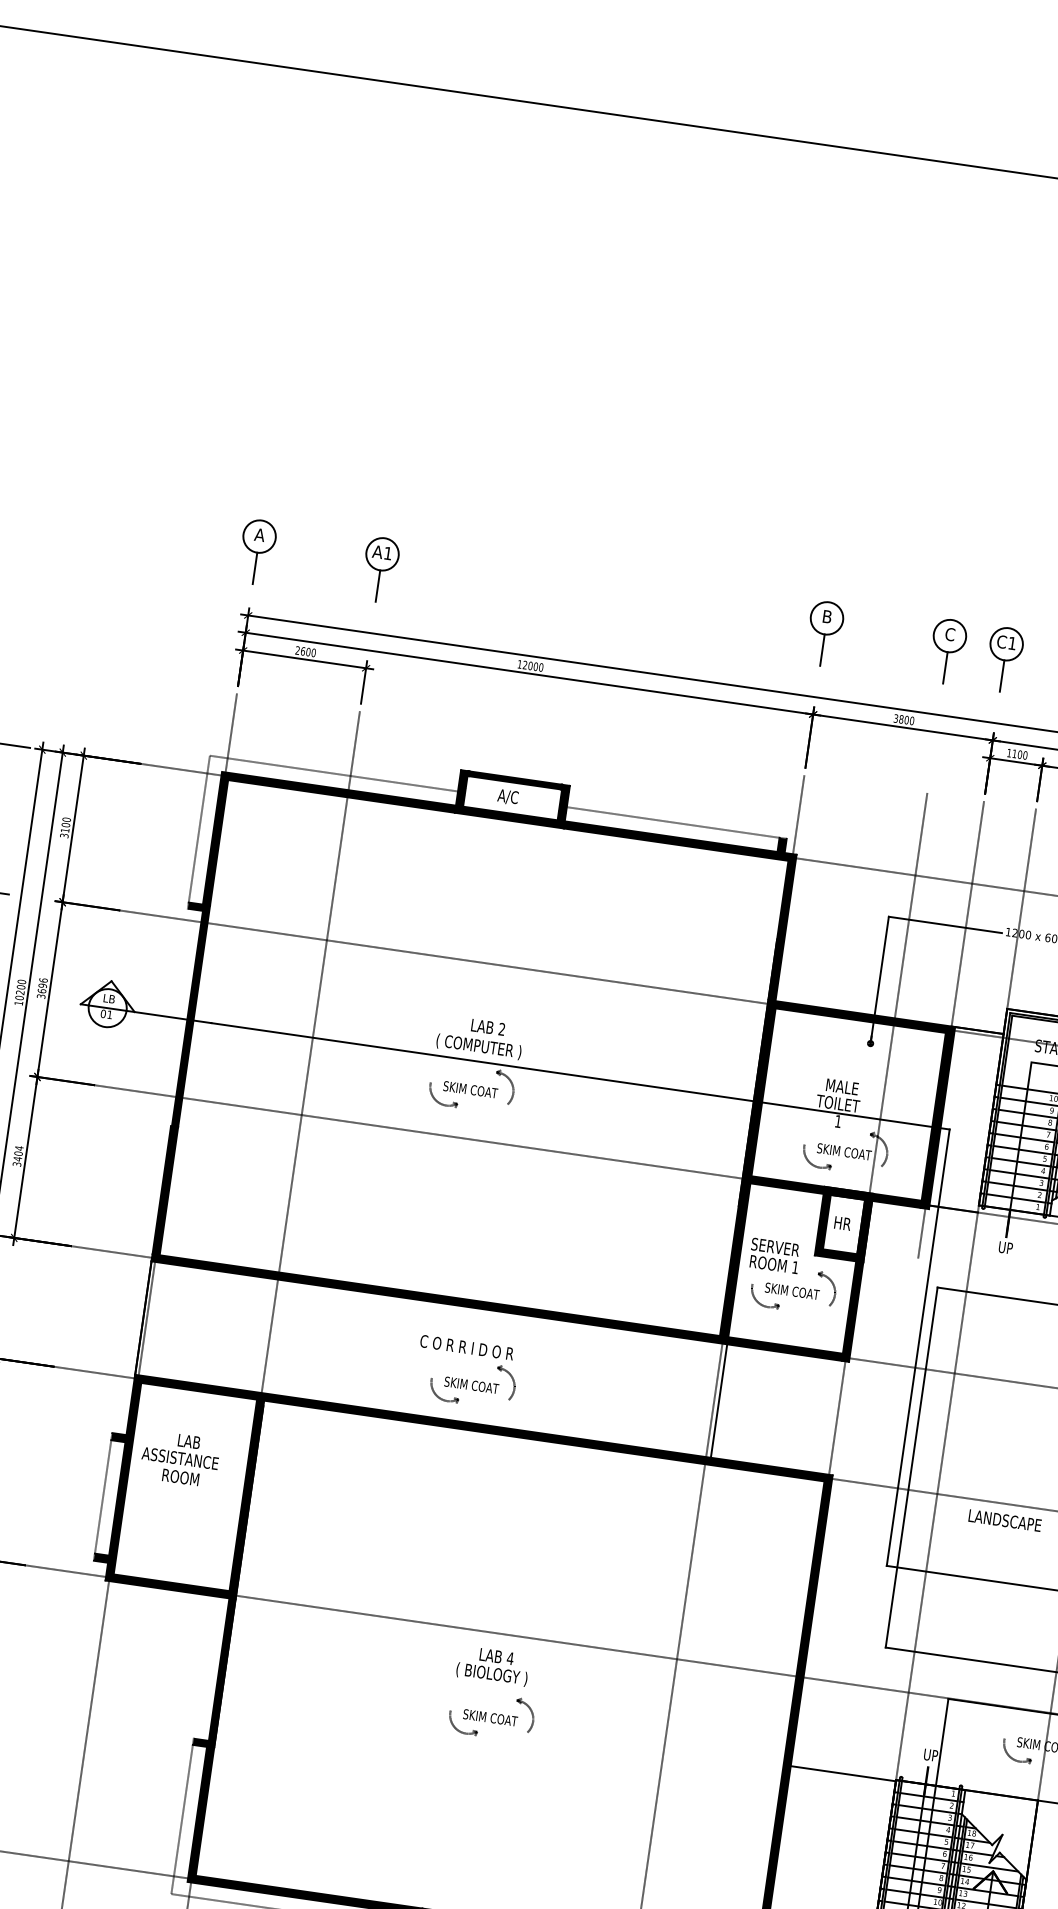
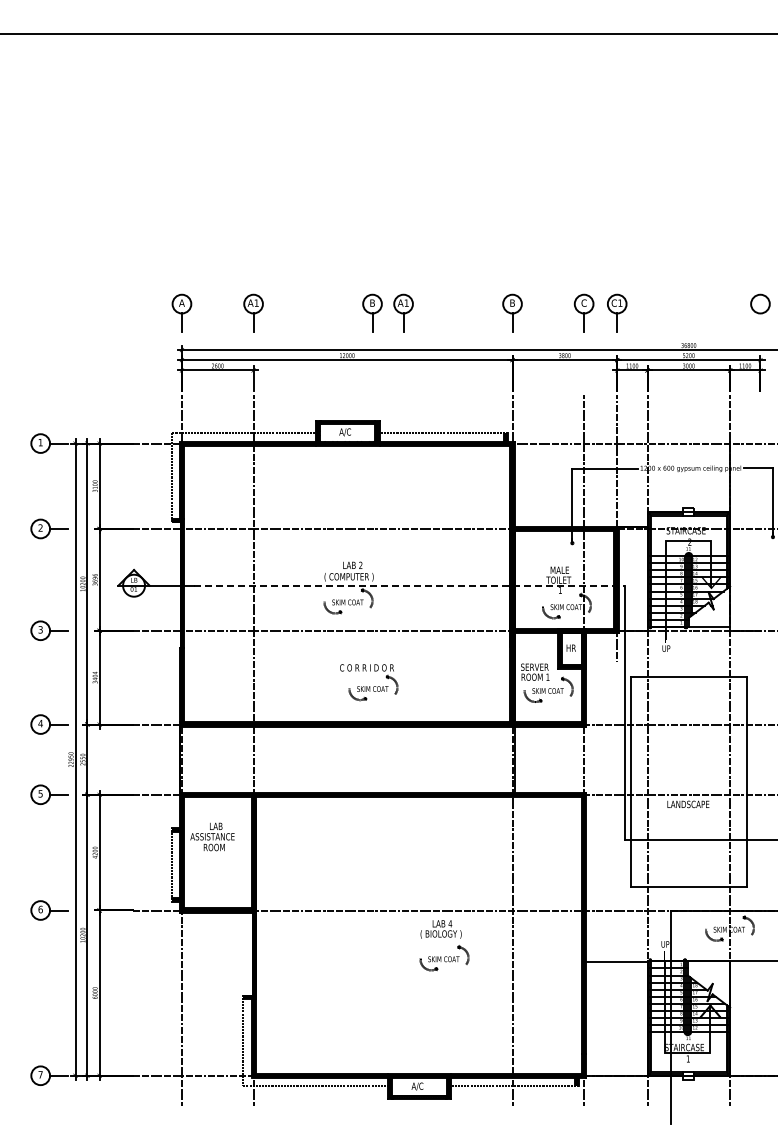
part: (584, 598) -> (372, 312), added
part: (637, 605) -> (403, 312), added
line: (582, 1076) -> (410, 585), solid -> dashed
part: (467, 1373) -> (369, 682), moved
part: (496, 1680) -> (444, 937), moved

